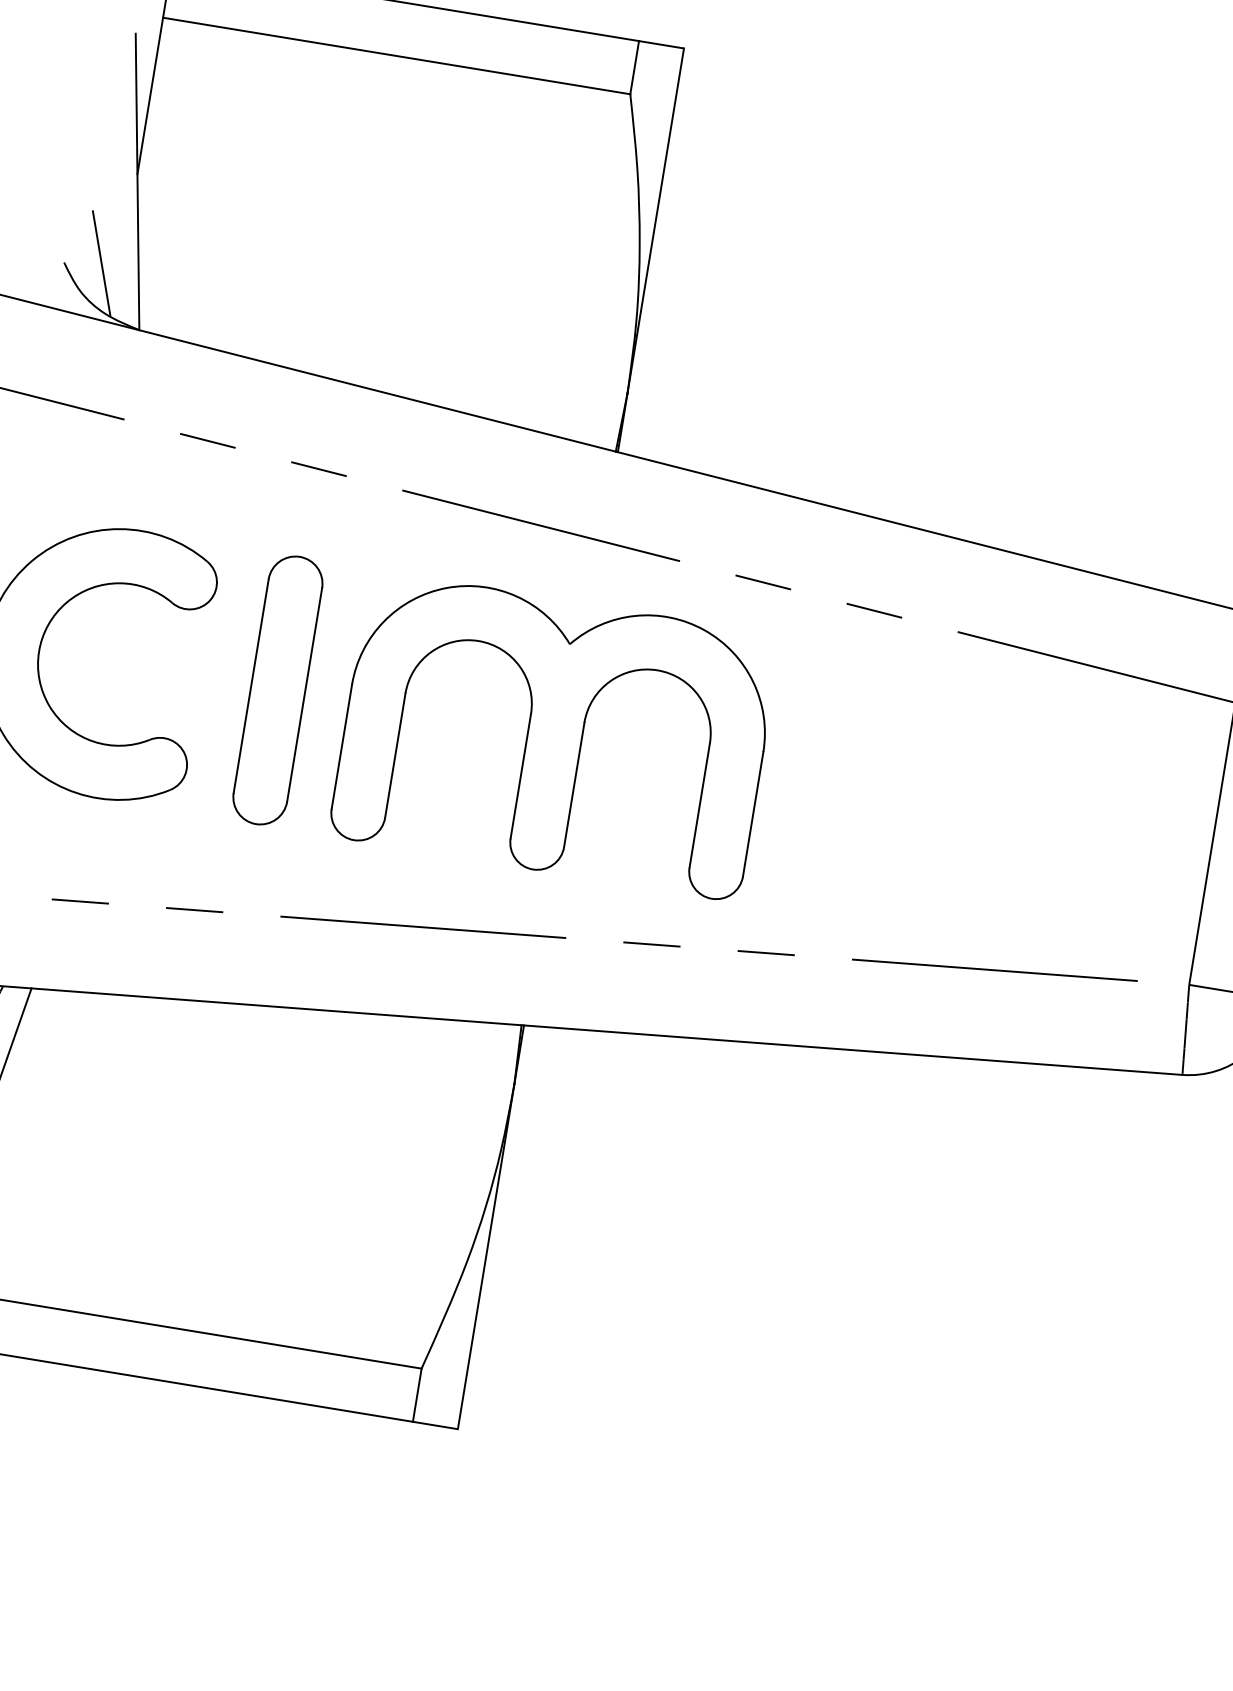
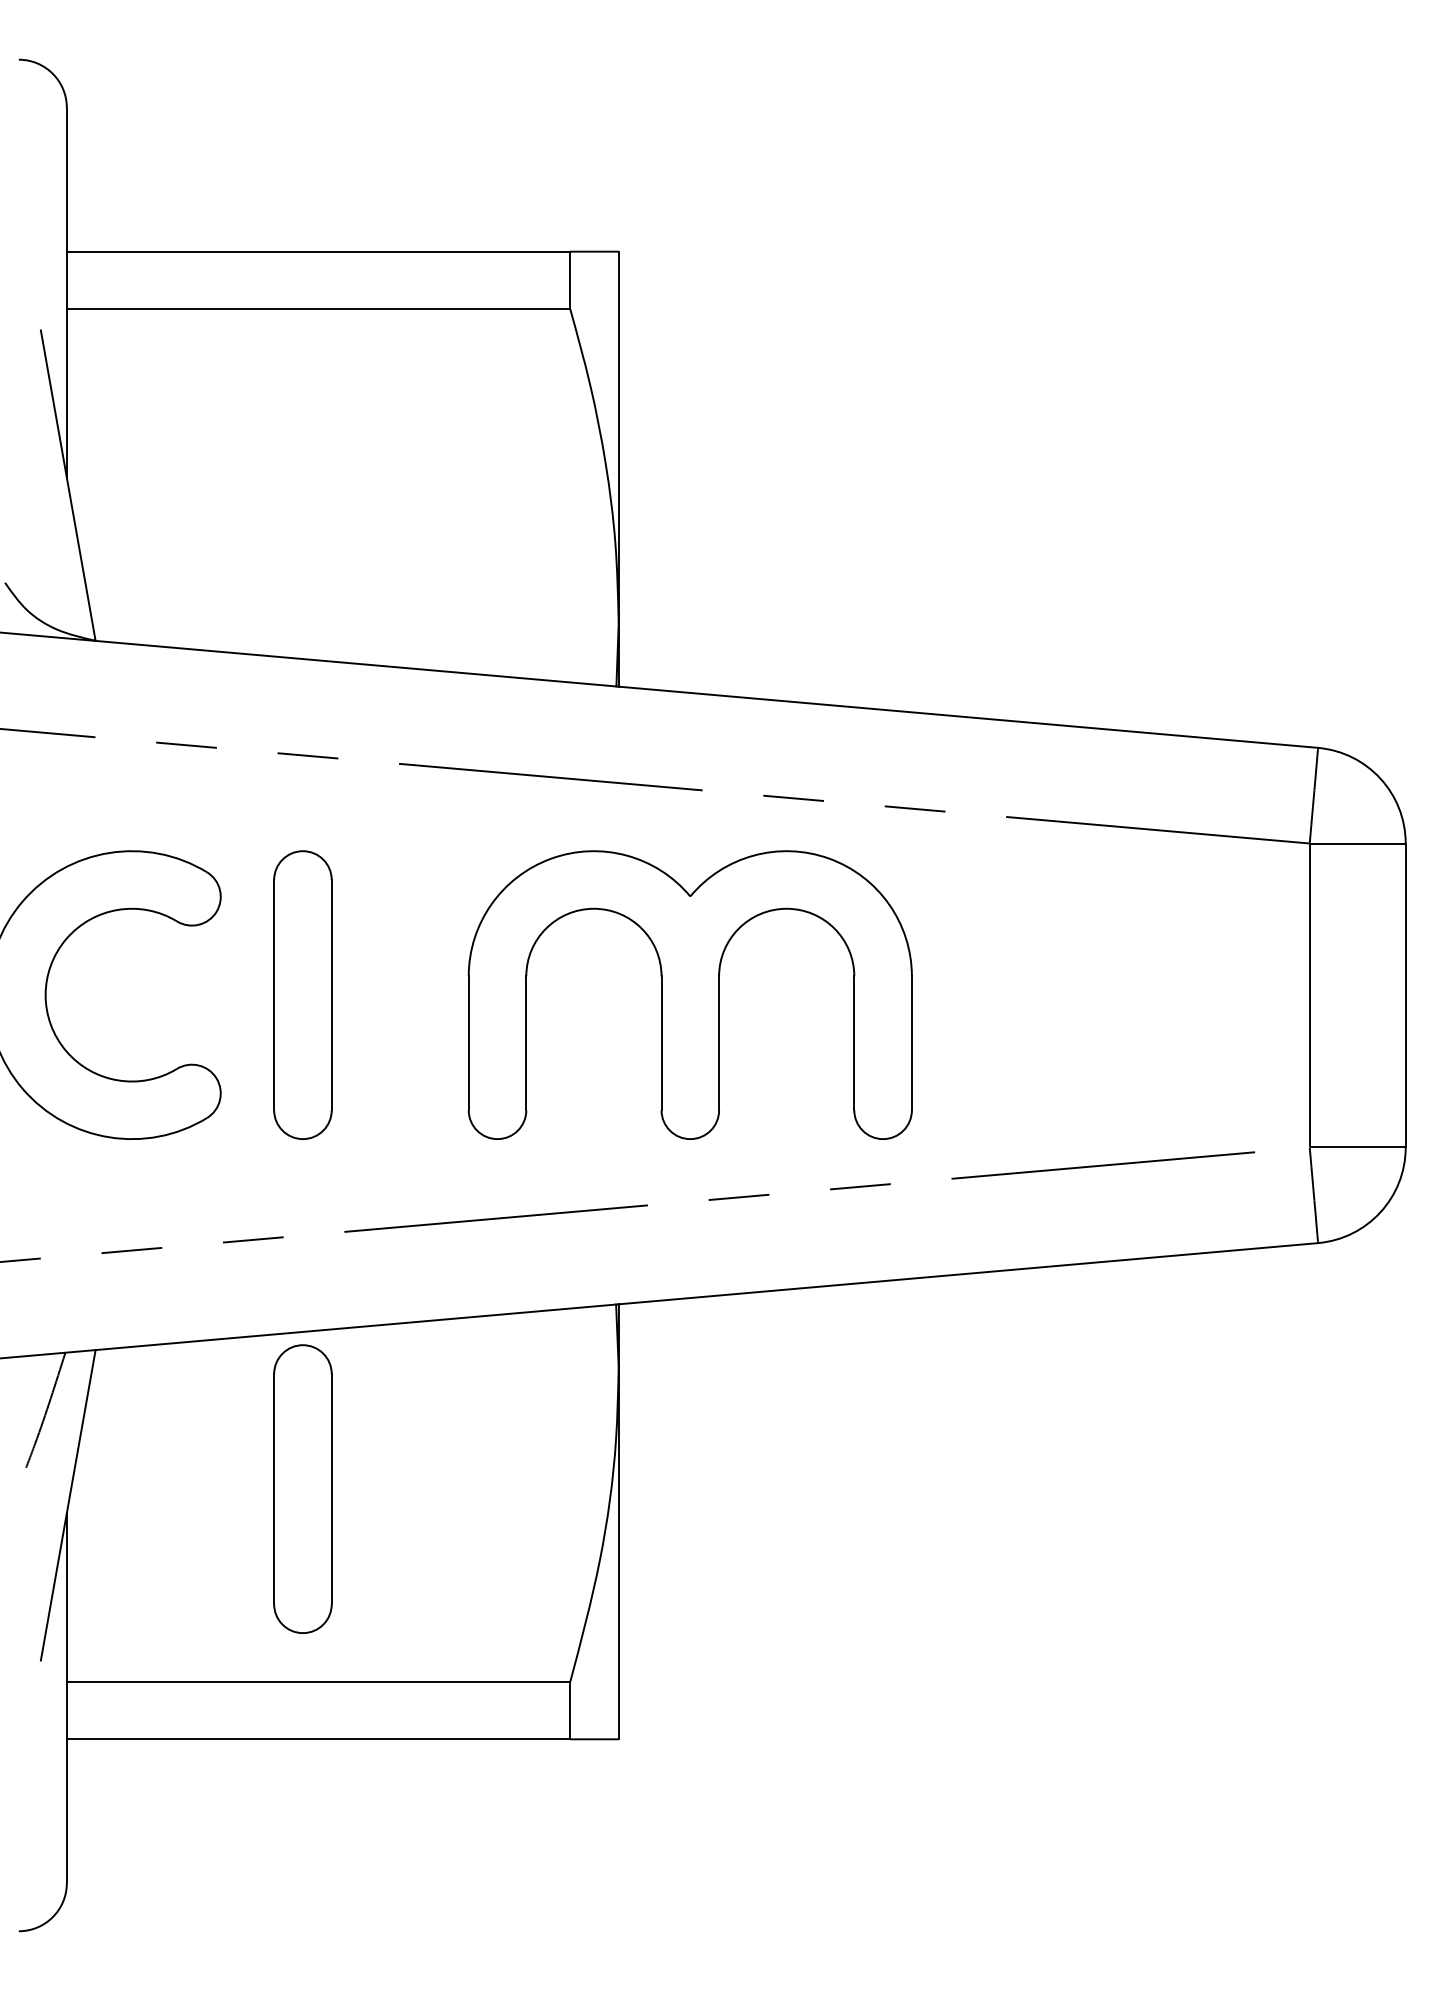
line: (101, 263) -> (44, 577), removed
part: (554, 735) -> (689, 994), moved
part: (202, 1148) -> (302, 1488), added

